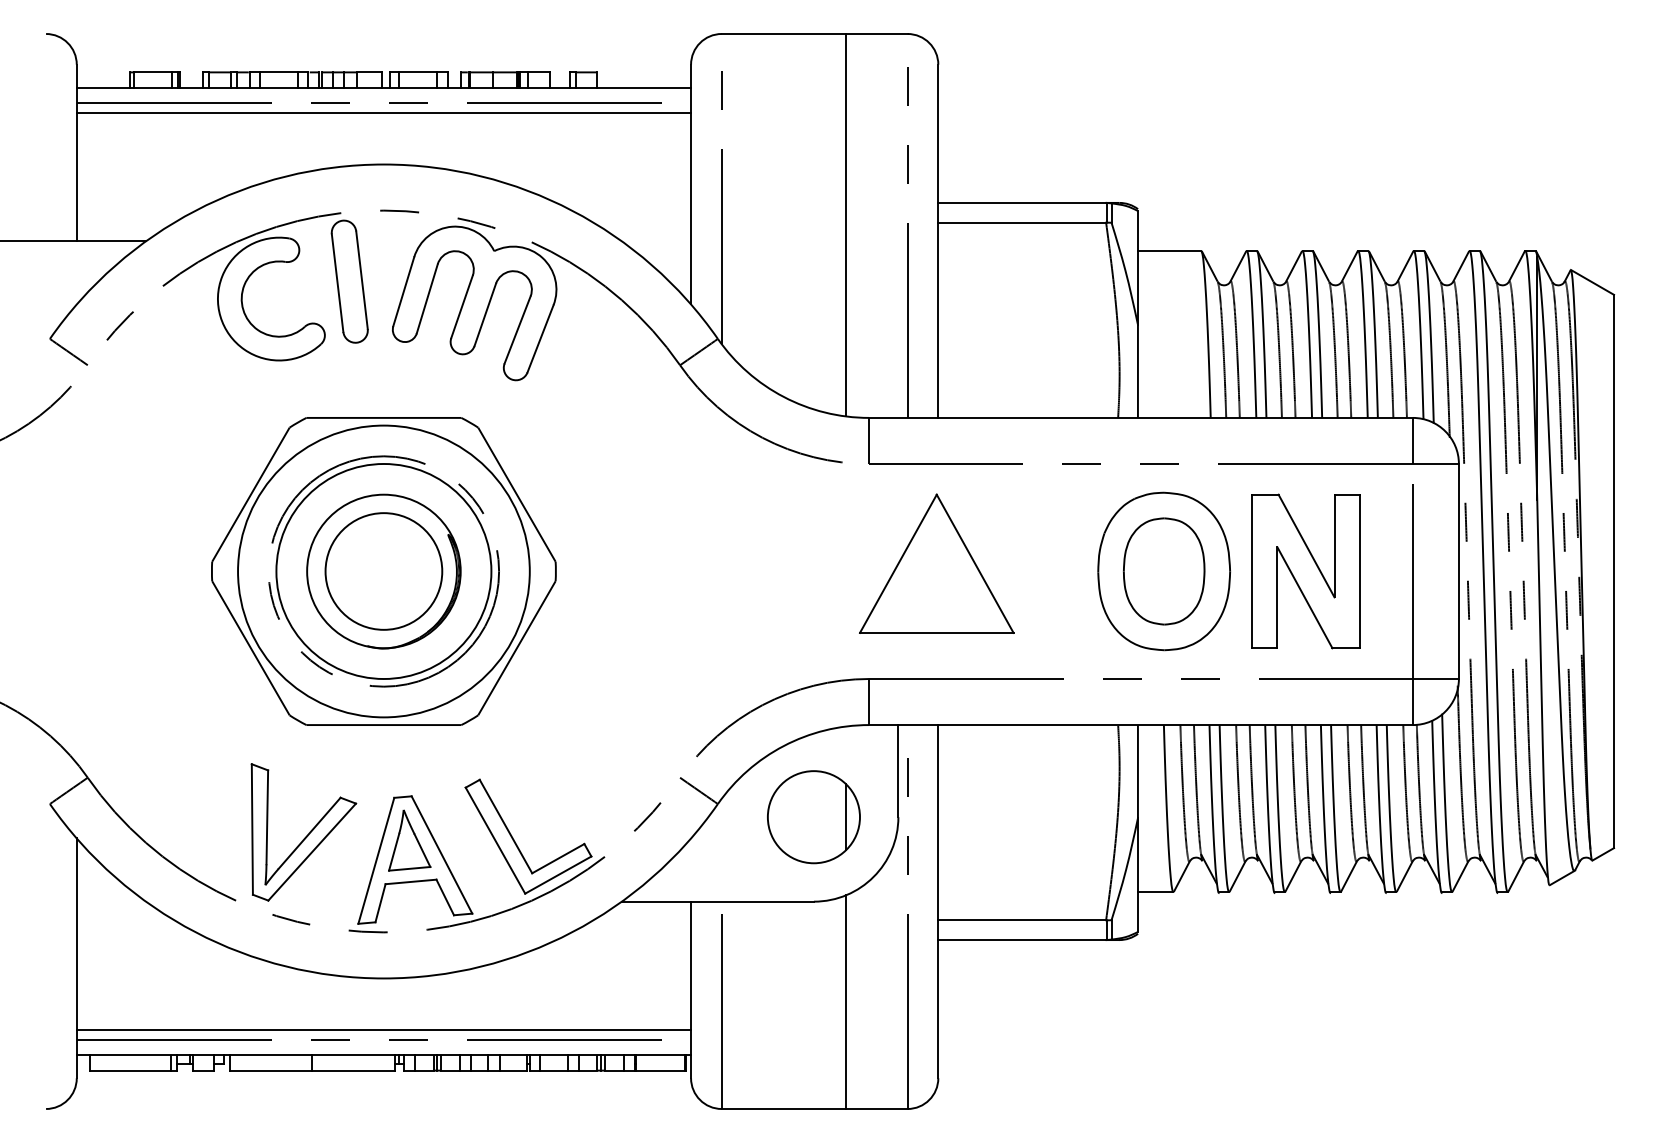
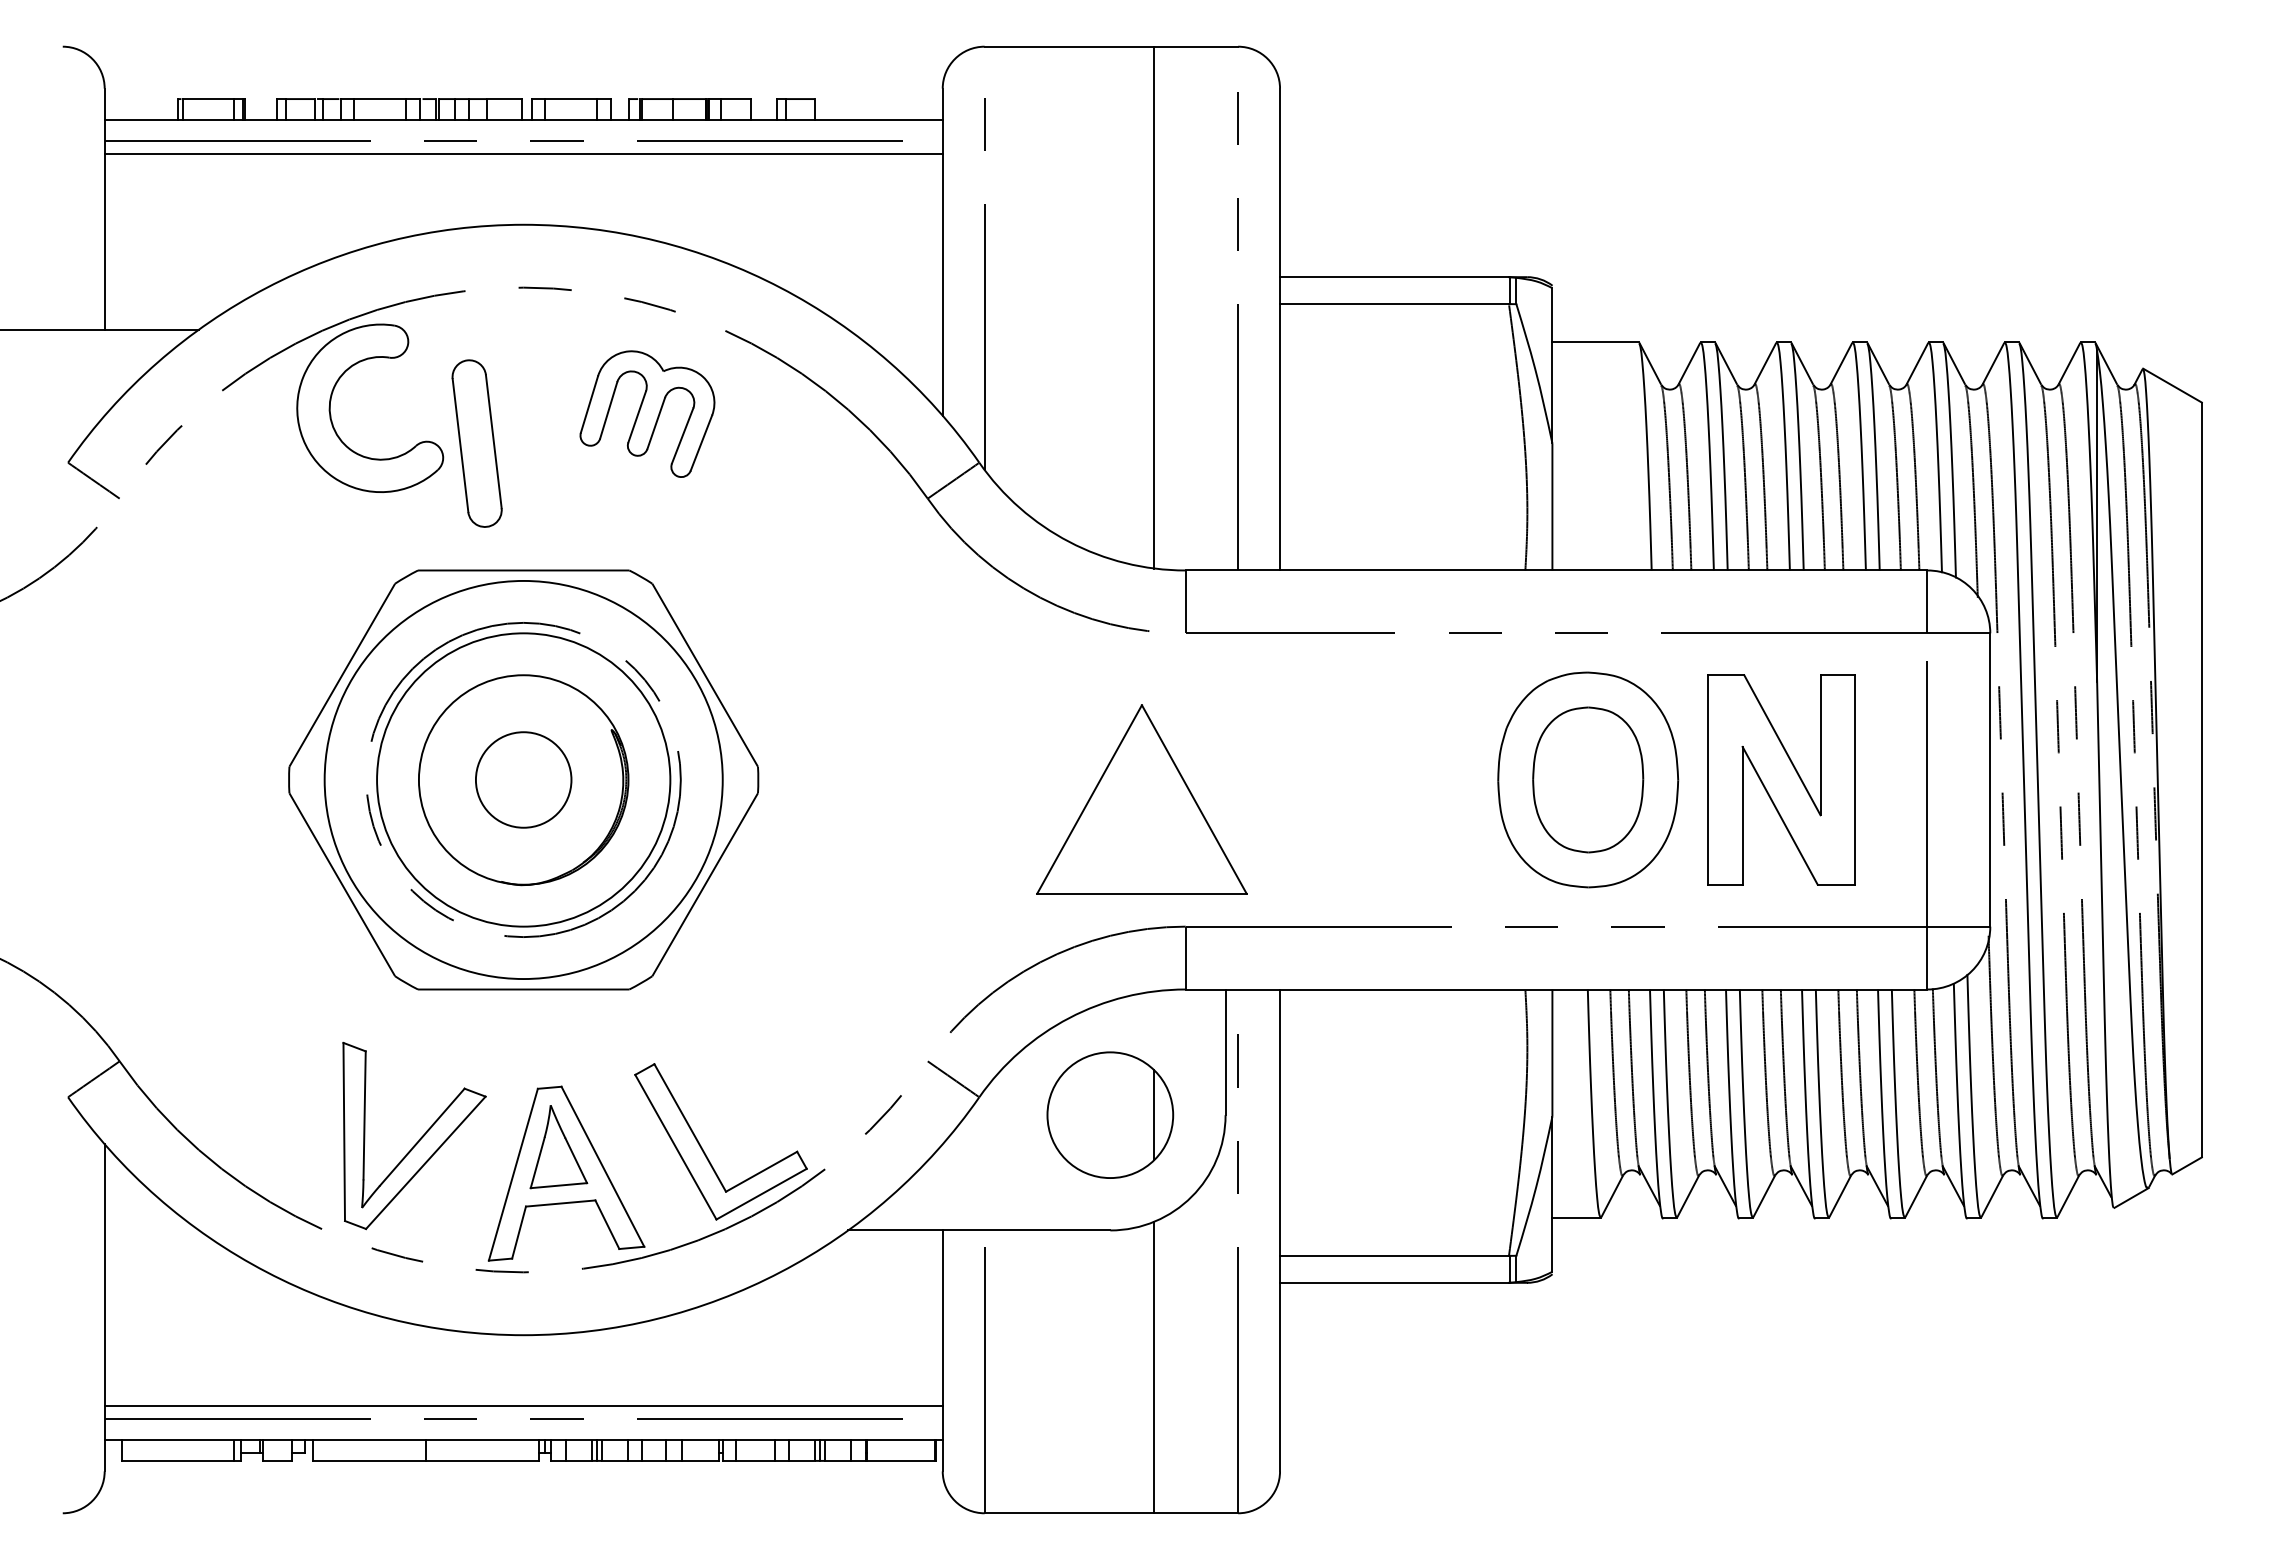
part: (349, 281) -> (476, 443), moved
part: (474, 302) -> (647, 413), size x0.6
part: (936, 563) -> (1141, 799), moved
circle: (383, 571) -> (523, 779), size x0.6

